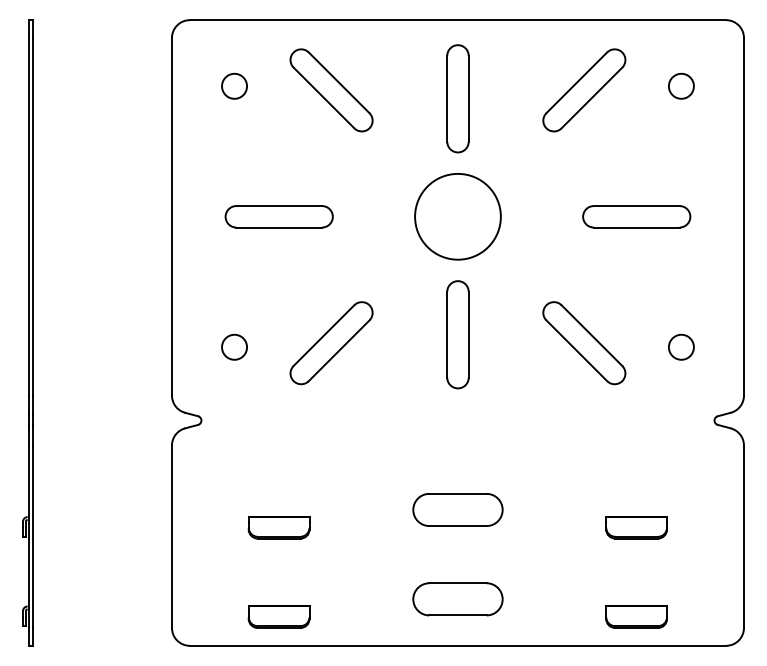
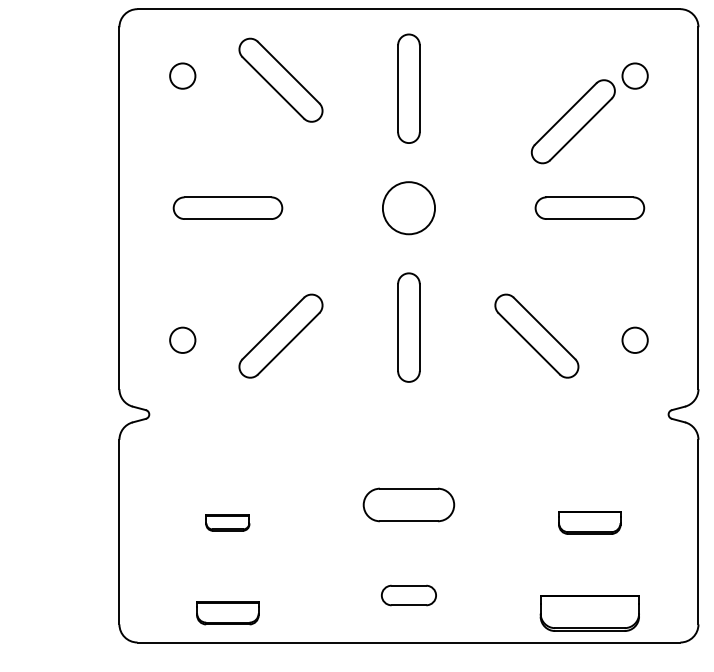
part: (584, 90) -> (573, 121), moved
circle: (457, 216) -> (408, 207), size x0.6
part: (278, 527) -> (227, 522), size x0.7
part: (457, 599) -> (408, 595), size x0.6
part: (636, 616) -> (589, 612), size x1.6

